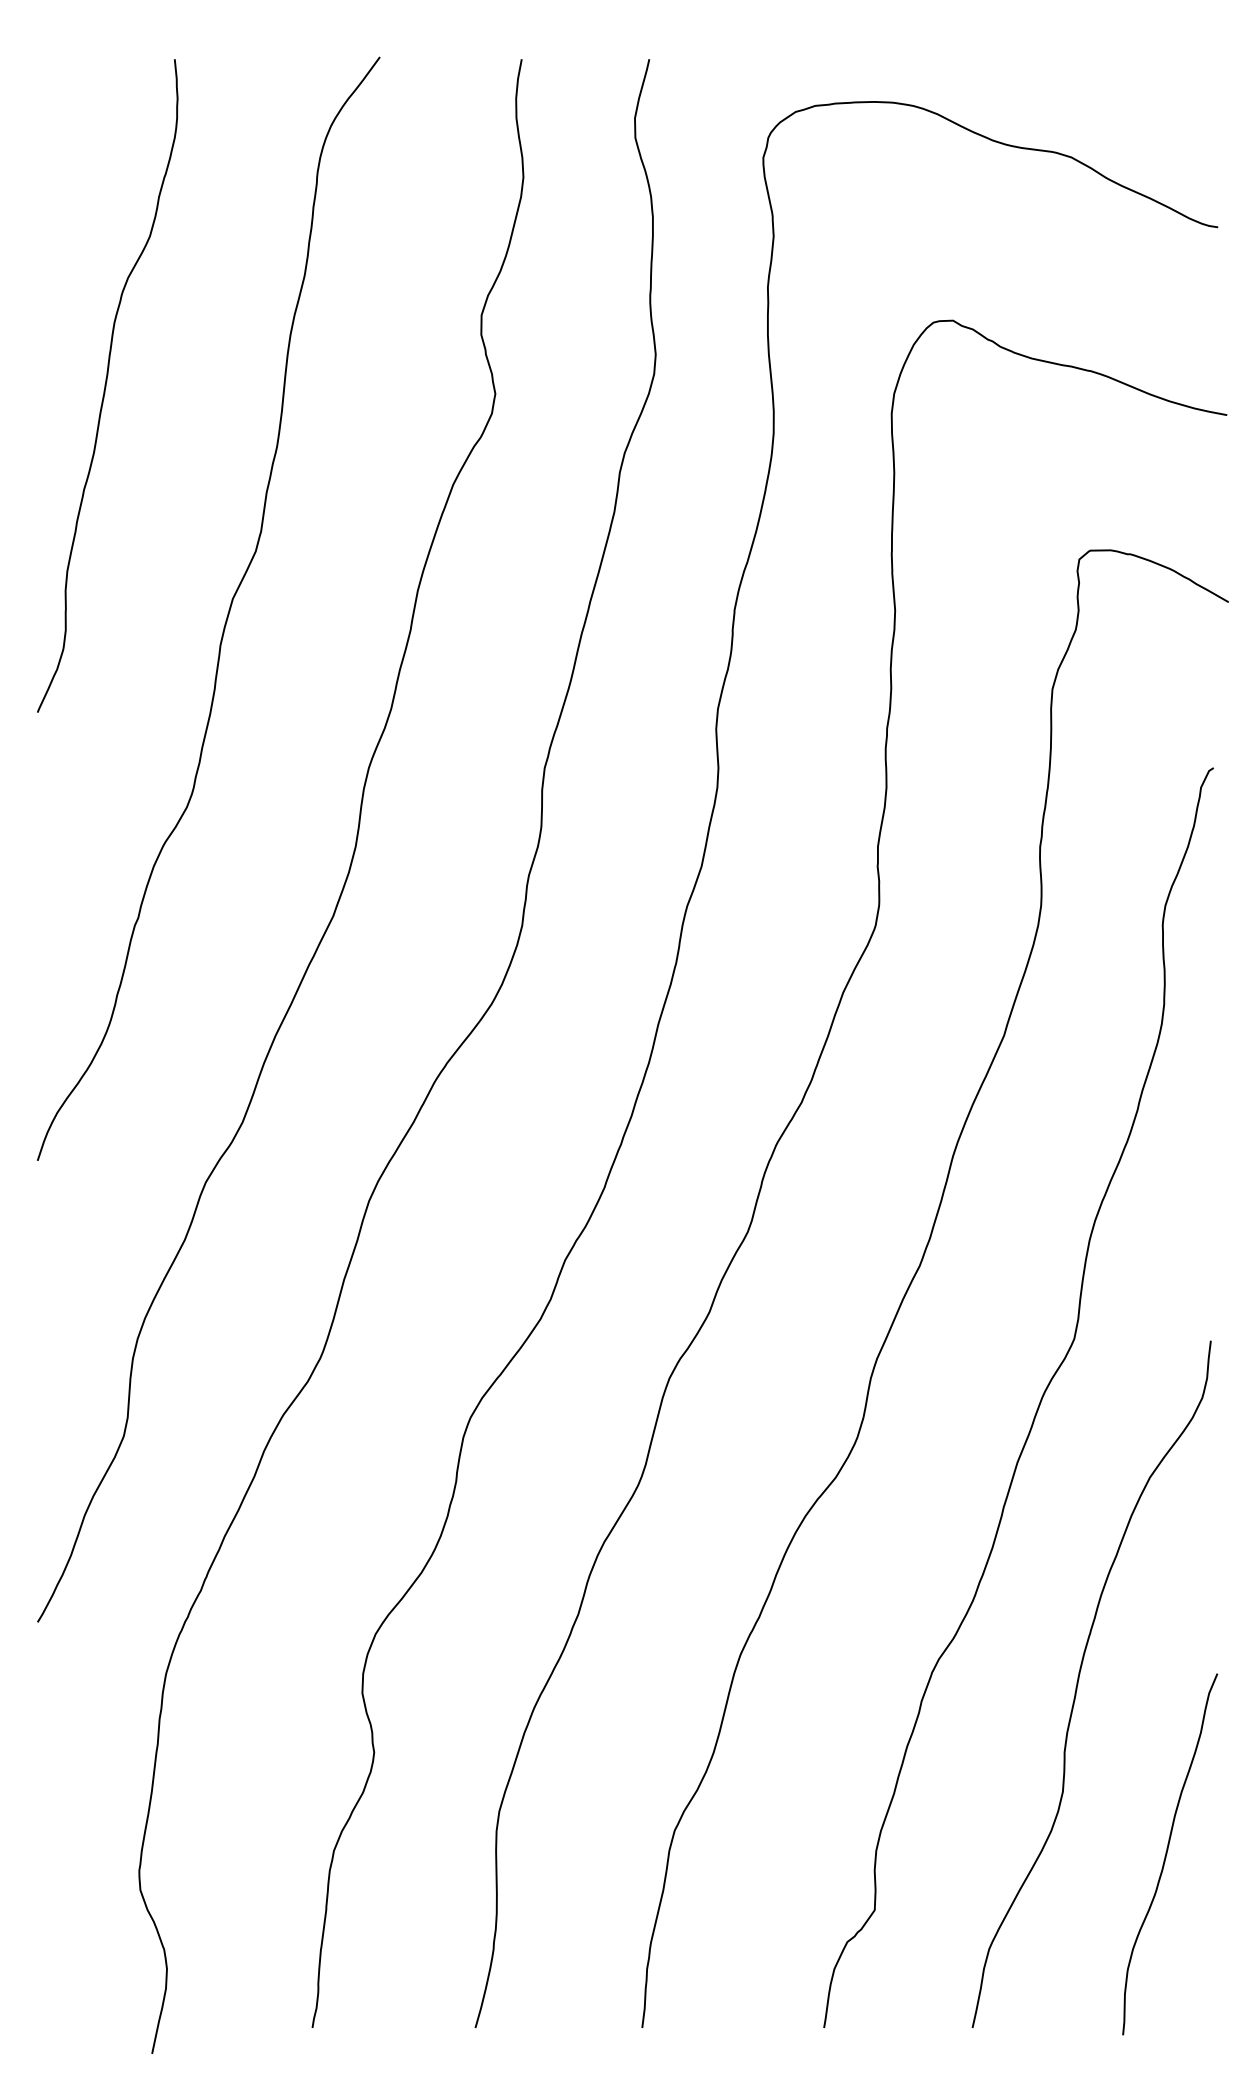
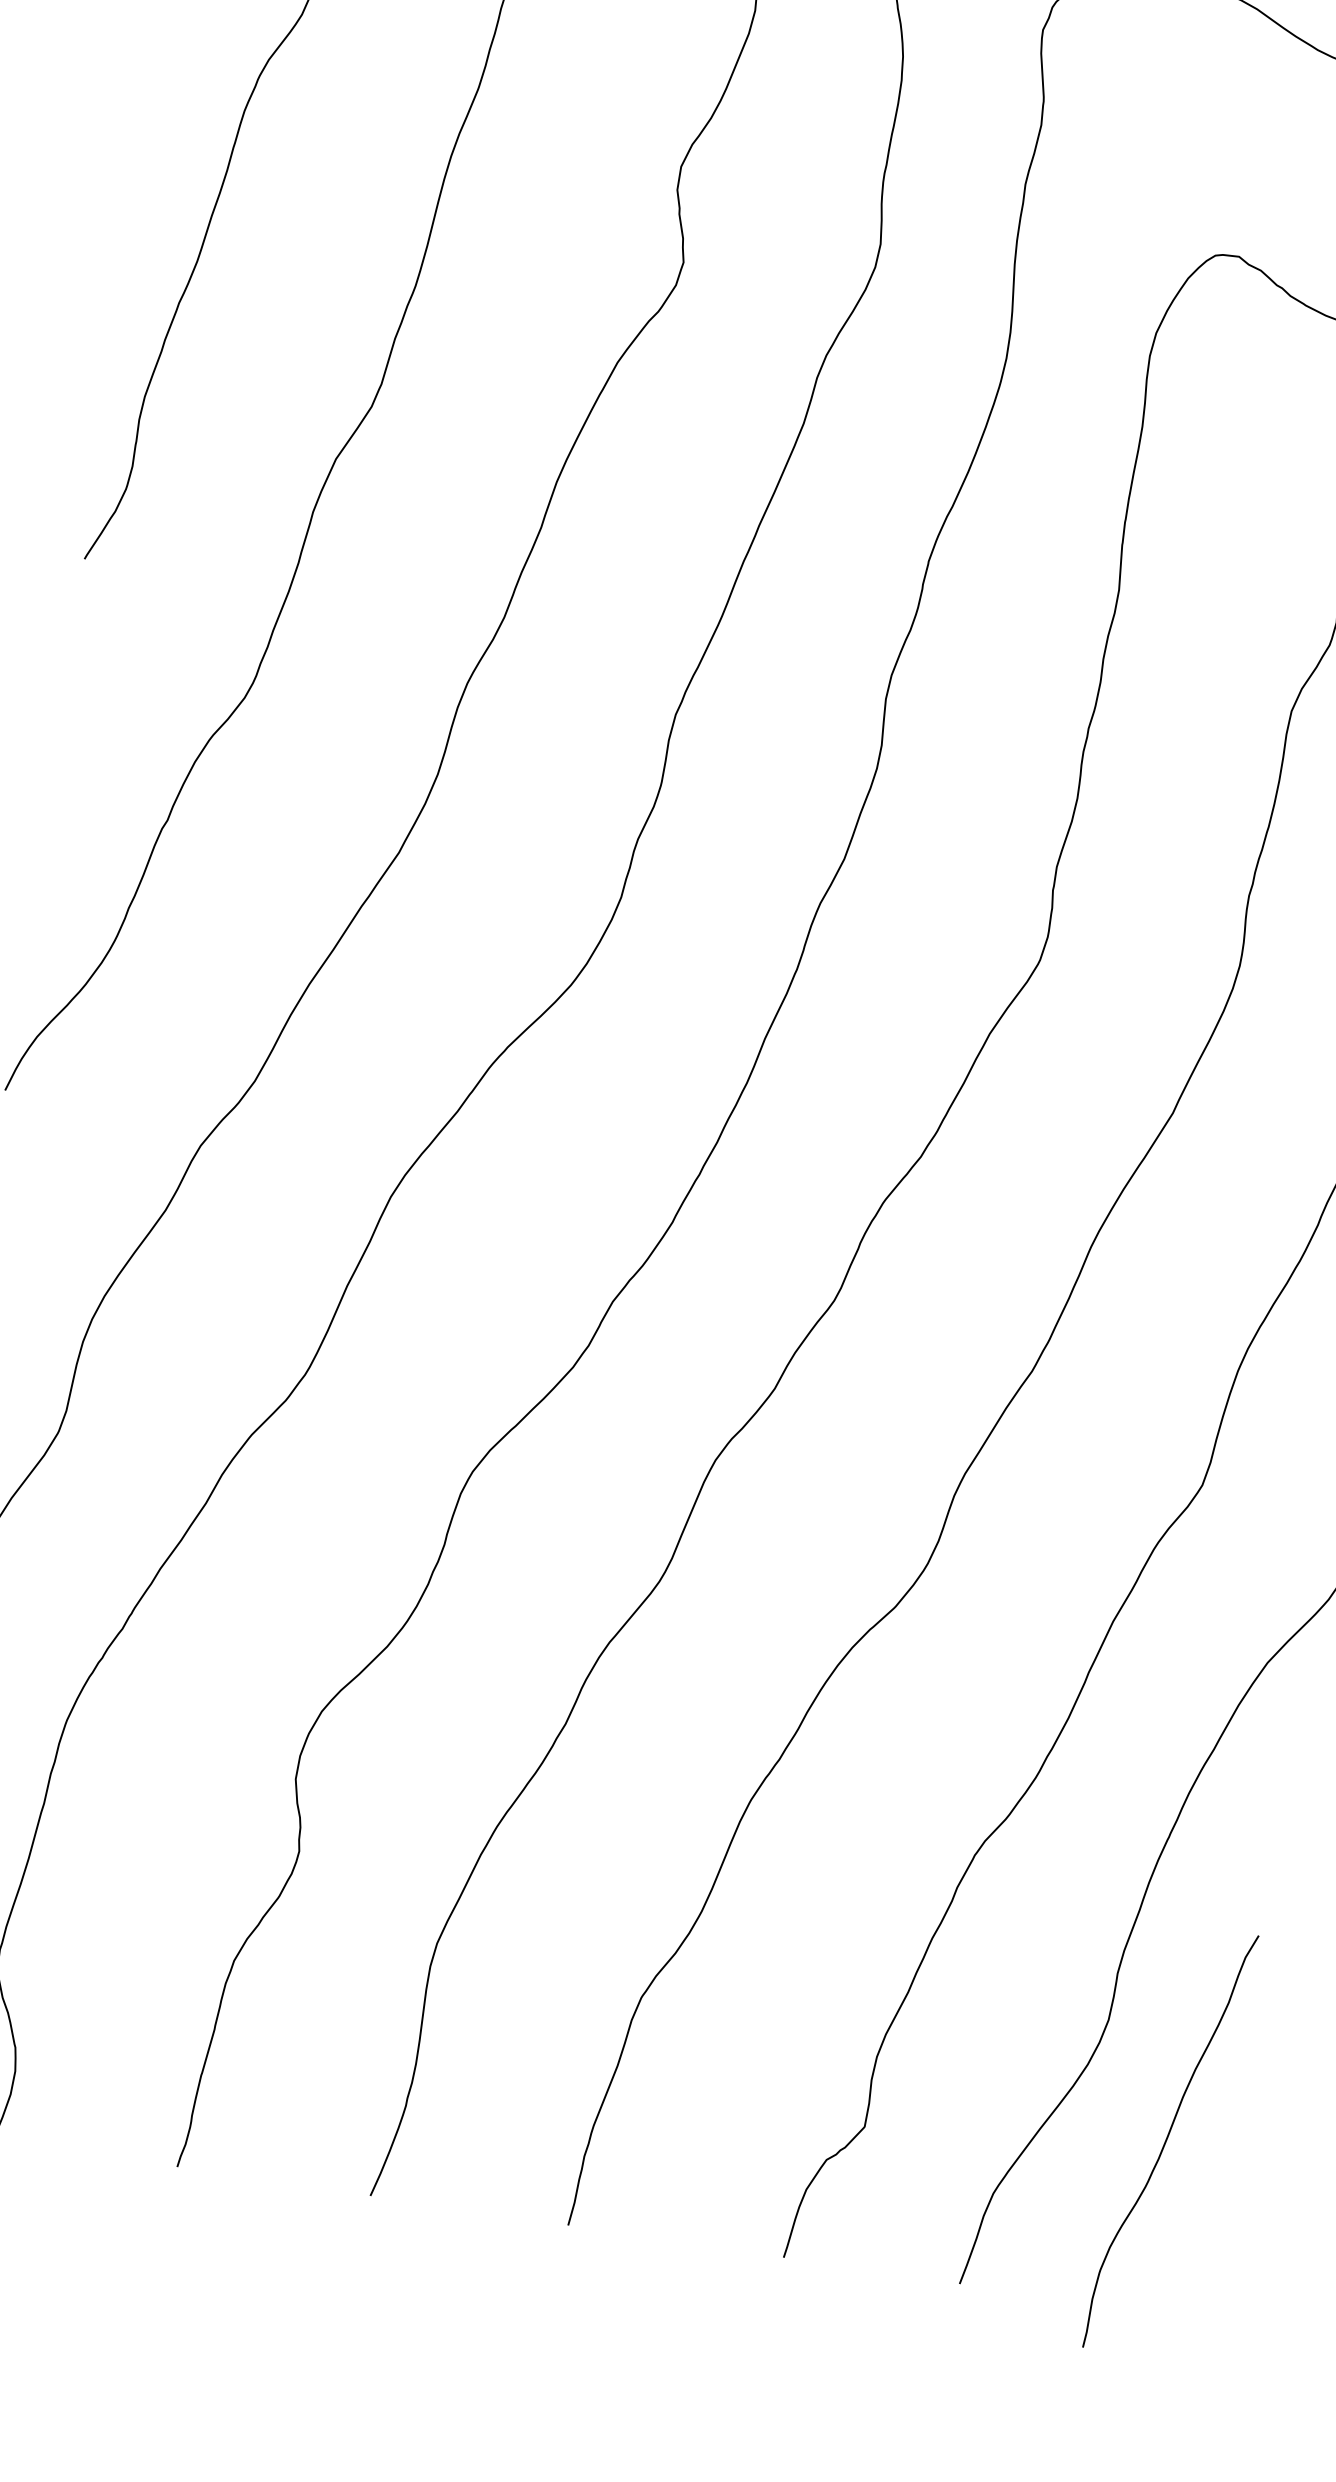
curve: (1167, 1854) -> (1167, 2141), moved

